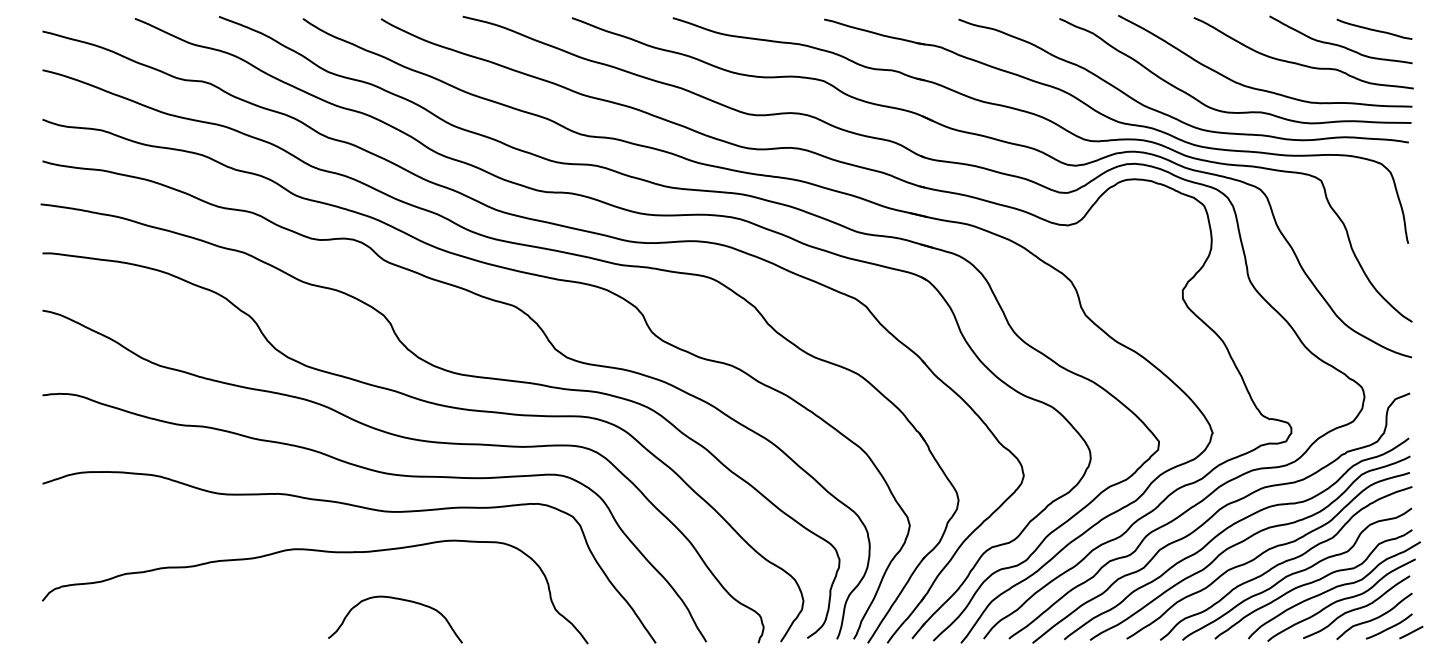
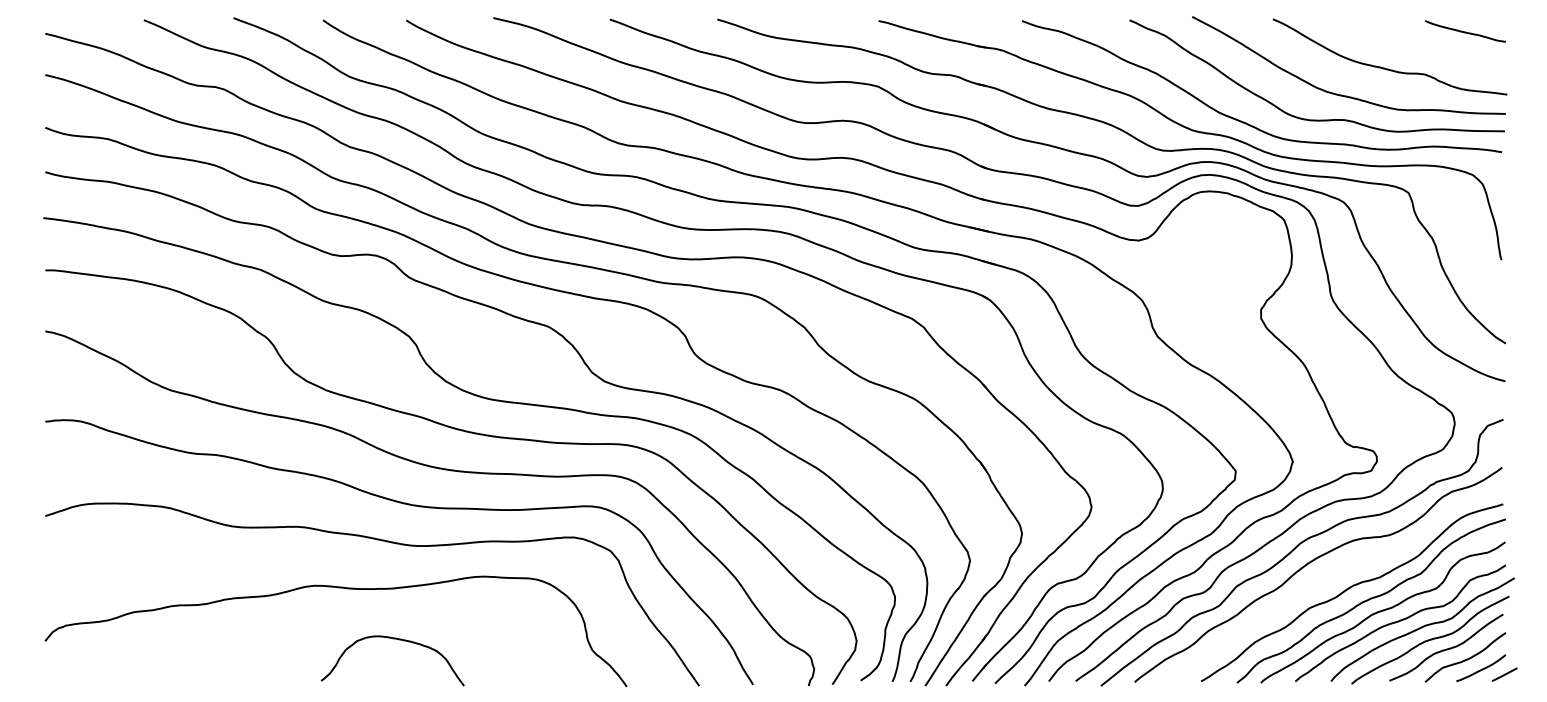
curve: (1339, 44) -> (1428, 47), removed
curve: (1246, 540) -> (1328, 576), removed
curve: (400, 600) -> (398, 640), moved

